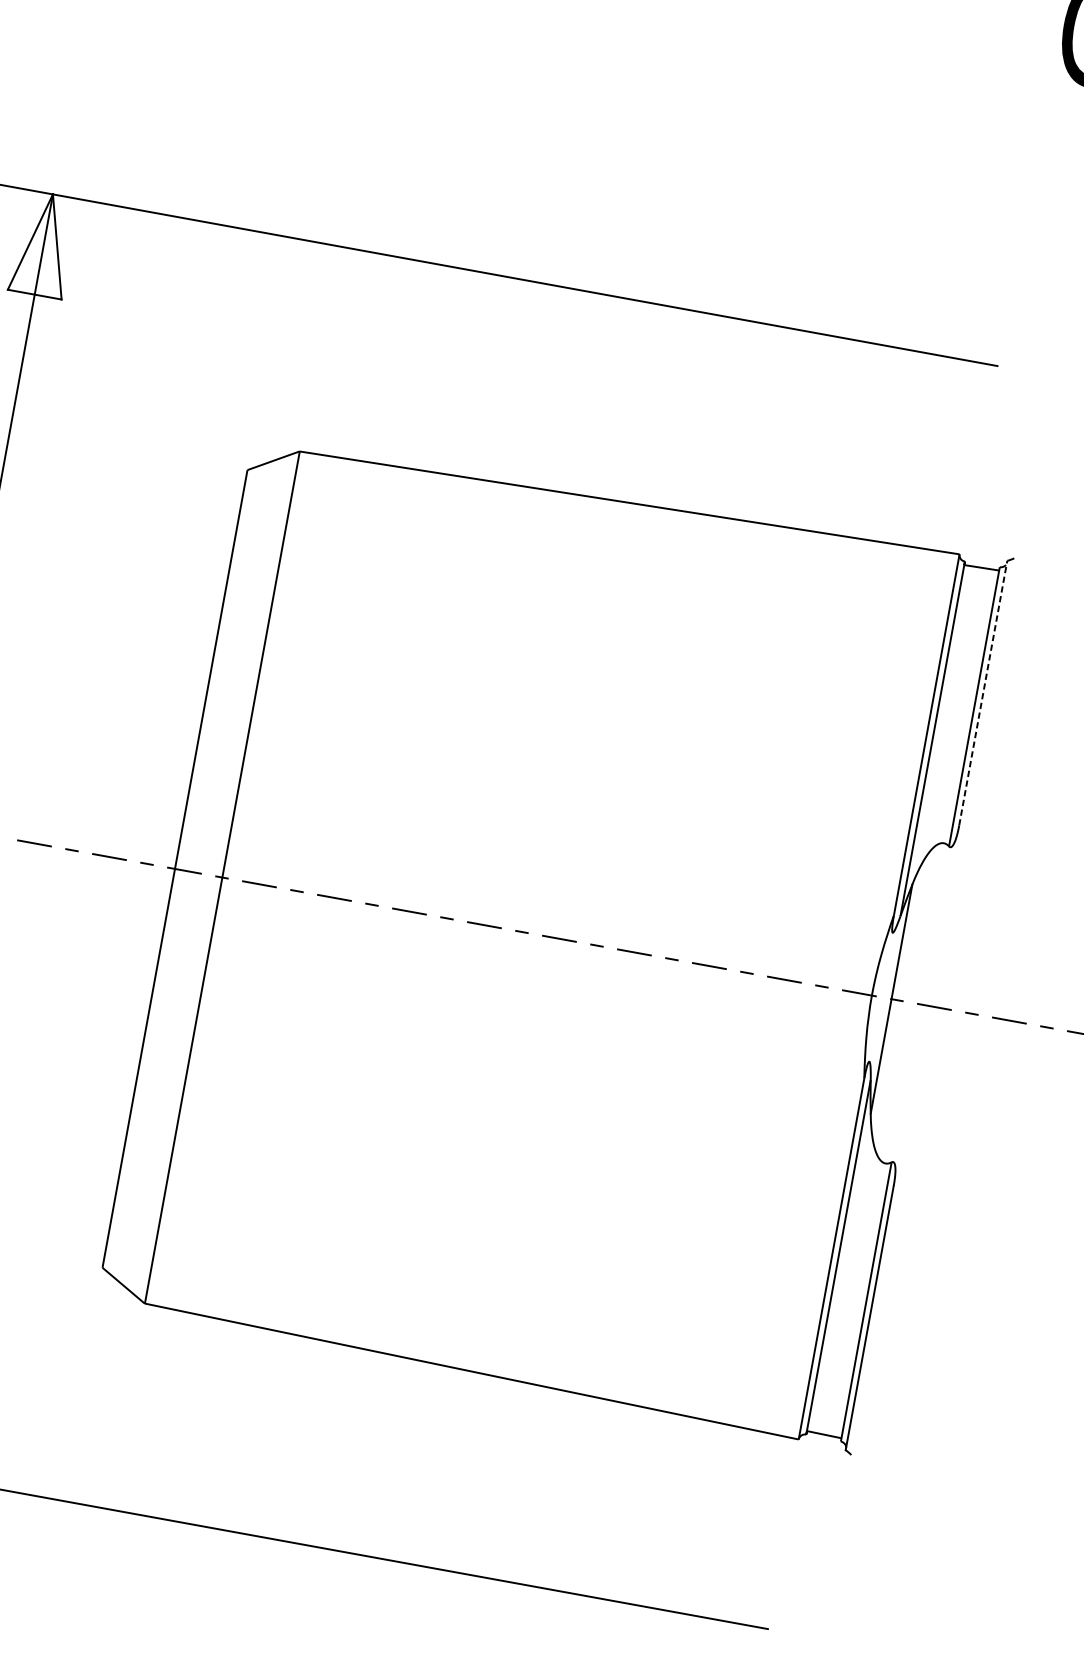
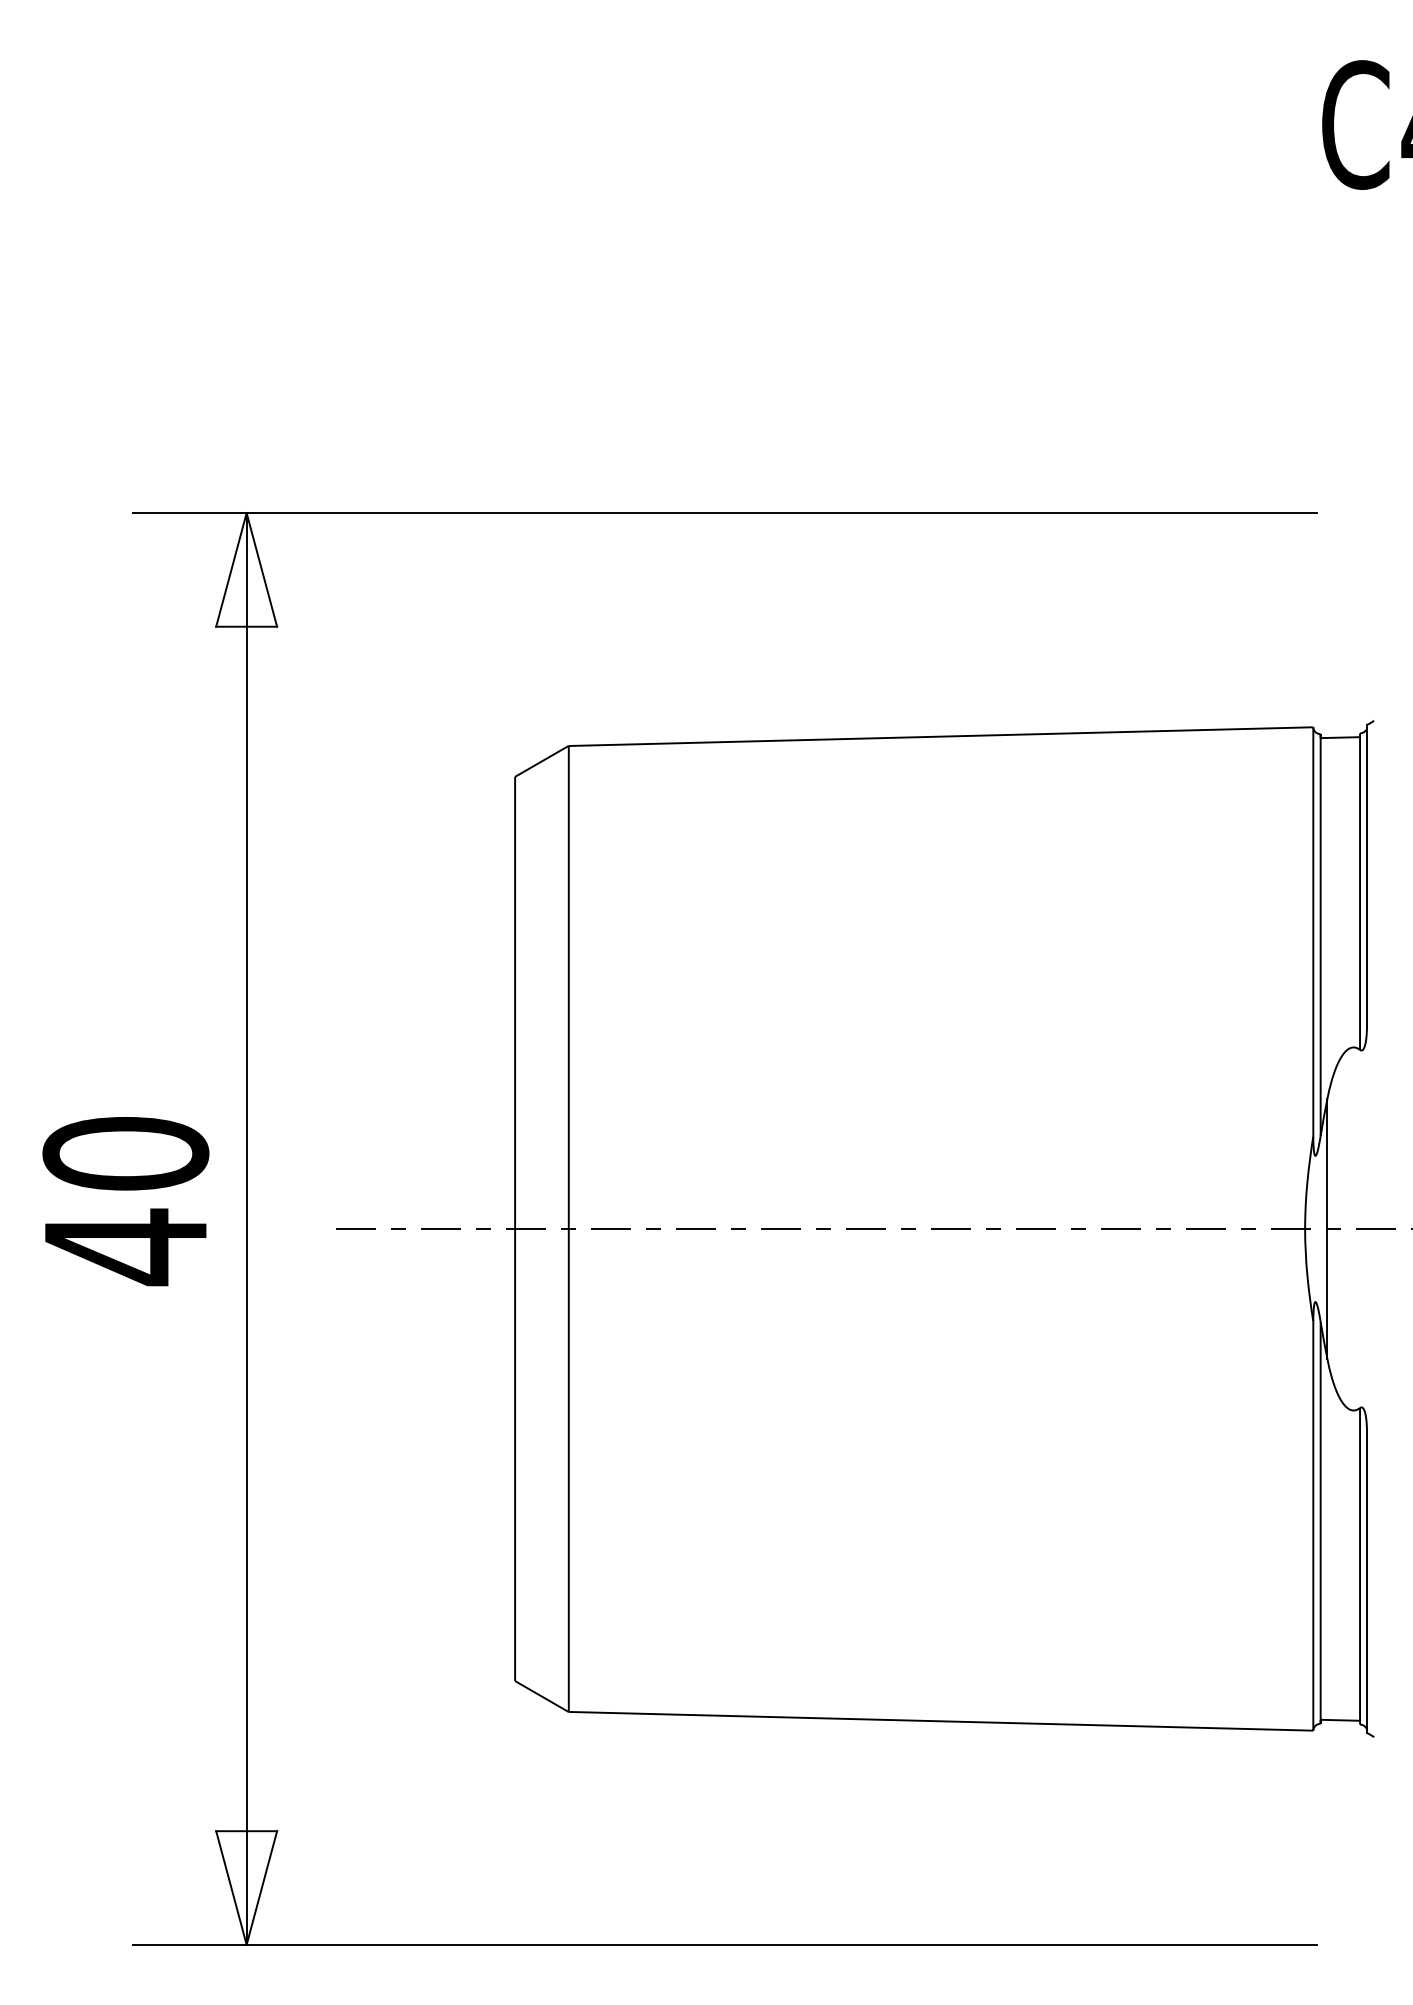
line: (983, 692) -> (1367, 874), dashed -> solid

